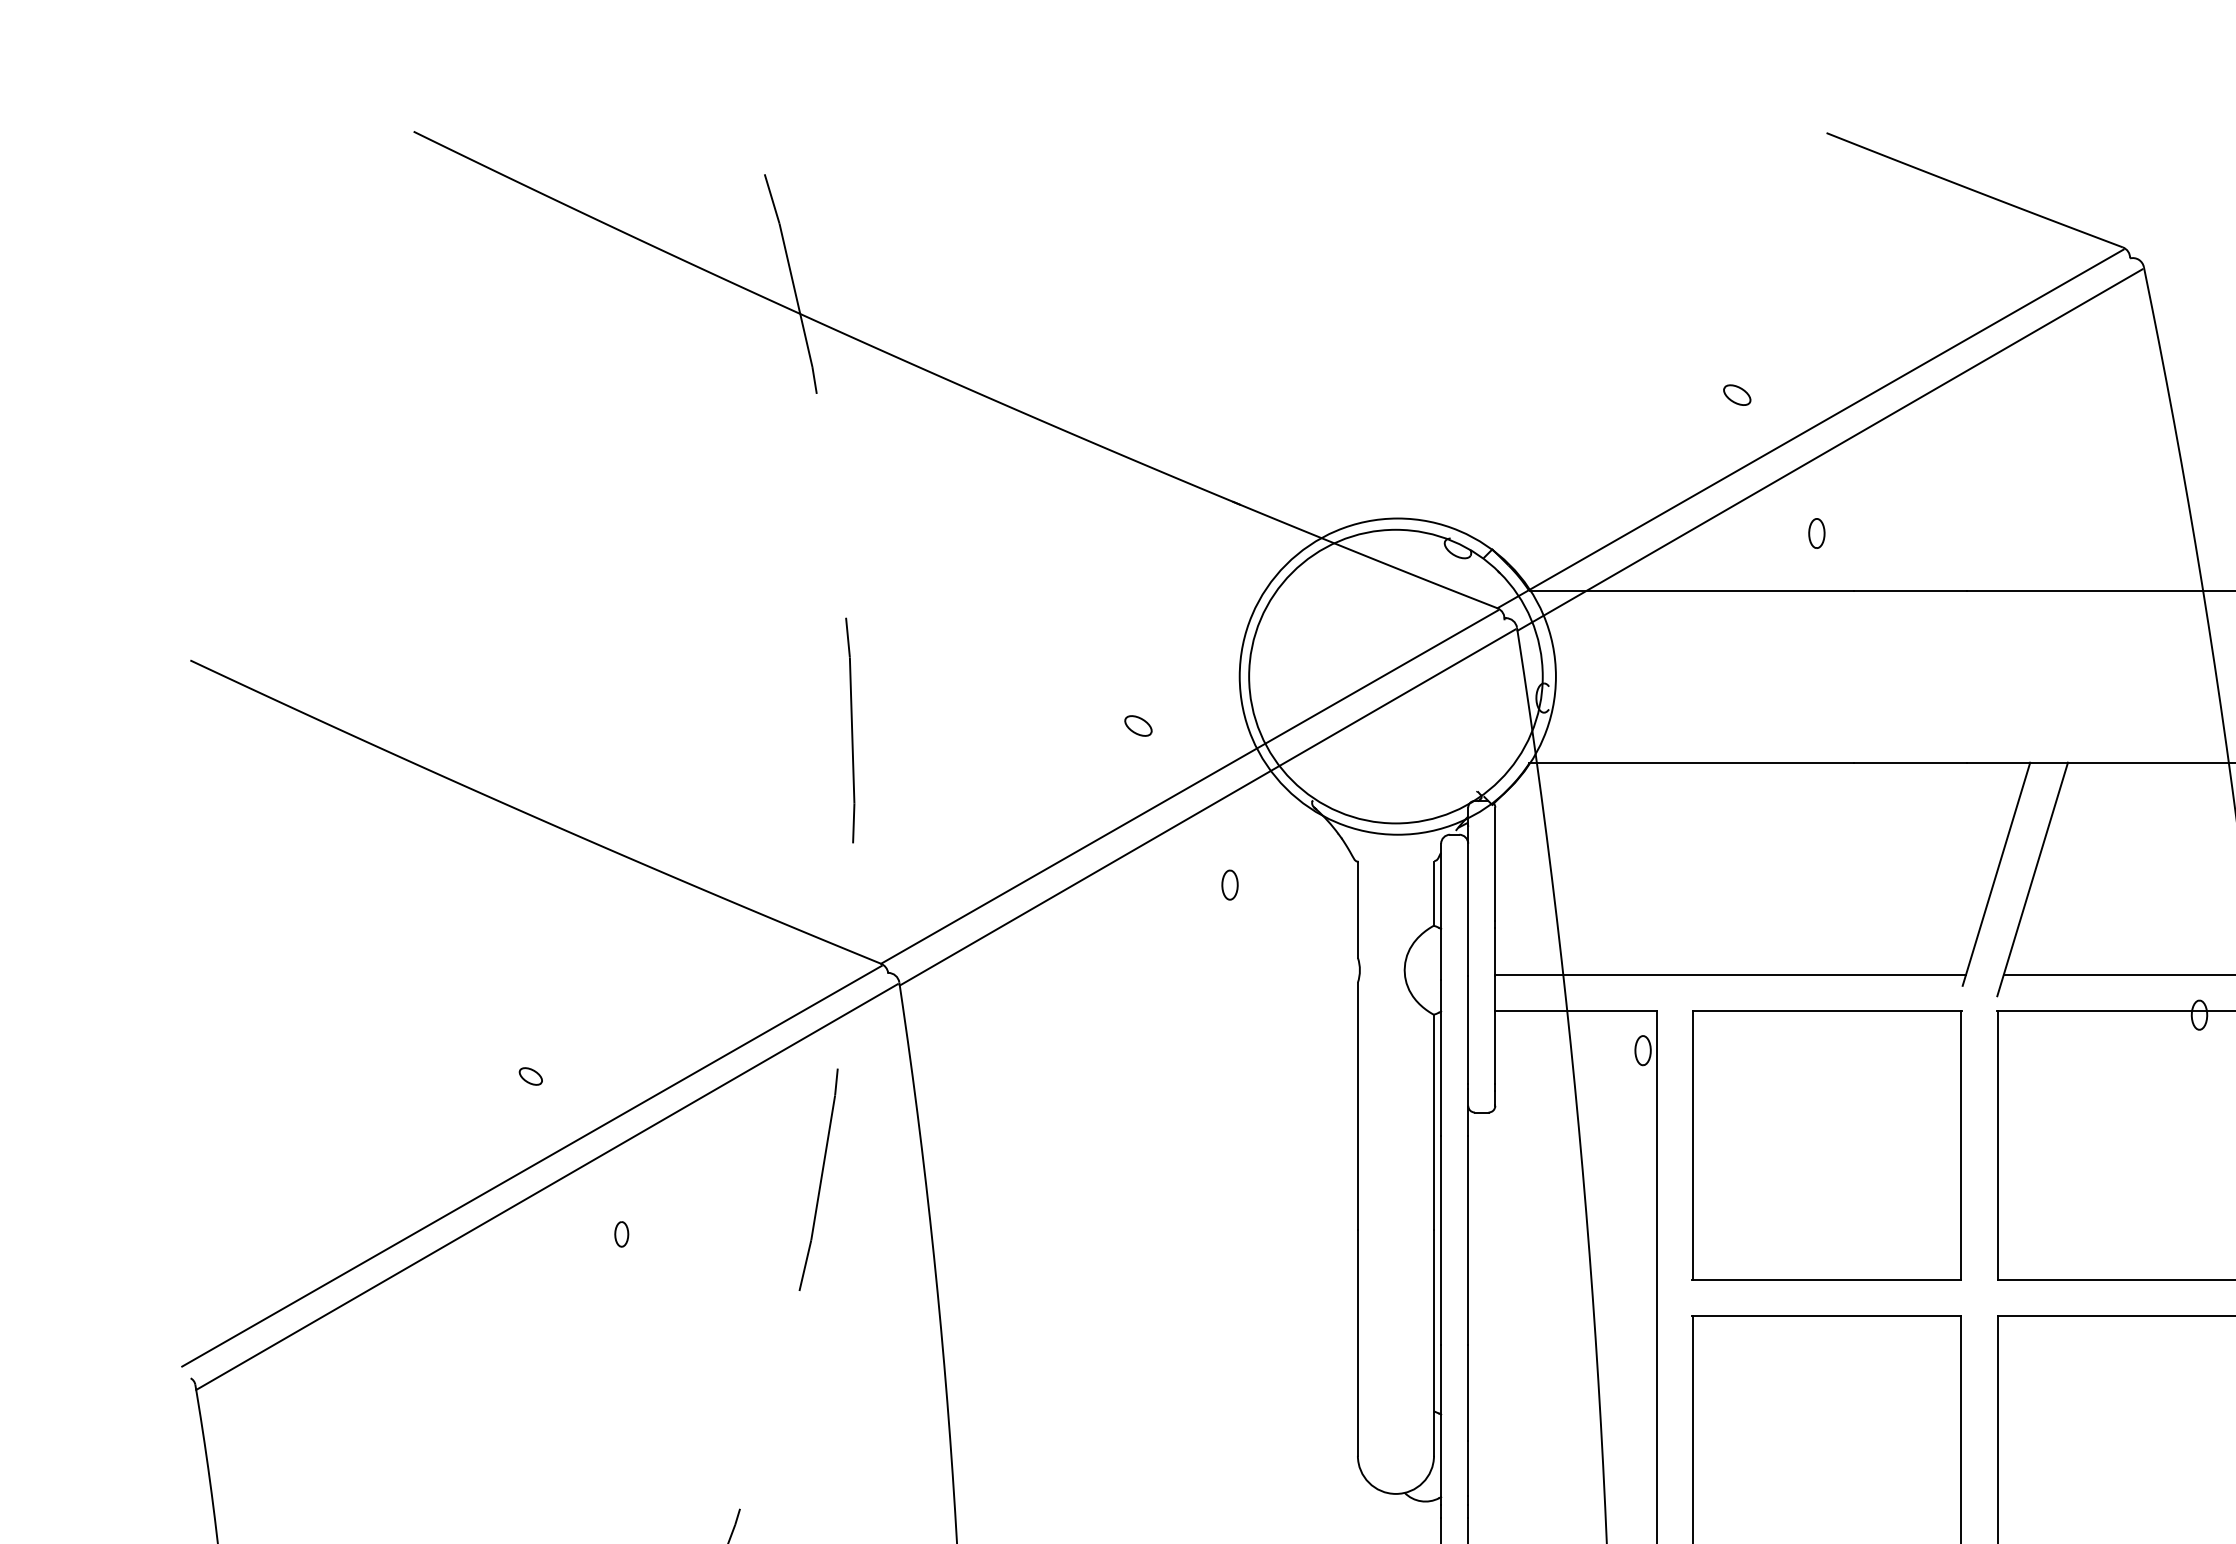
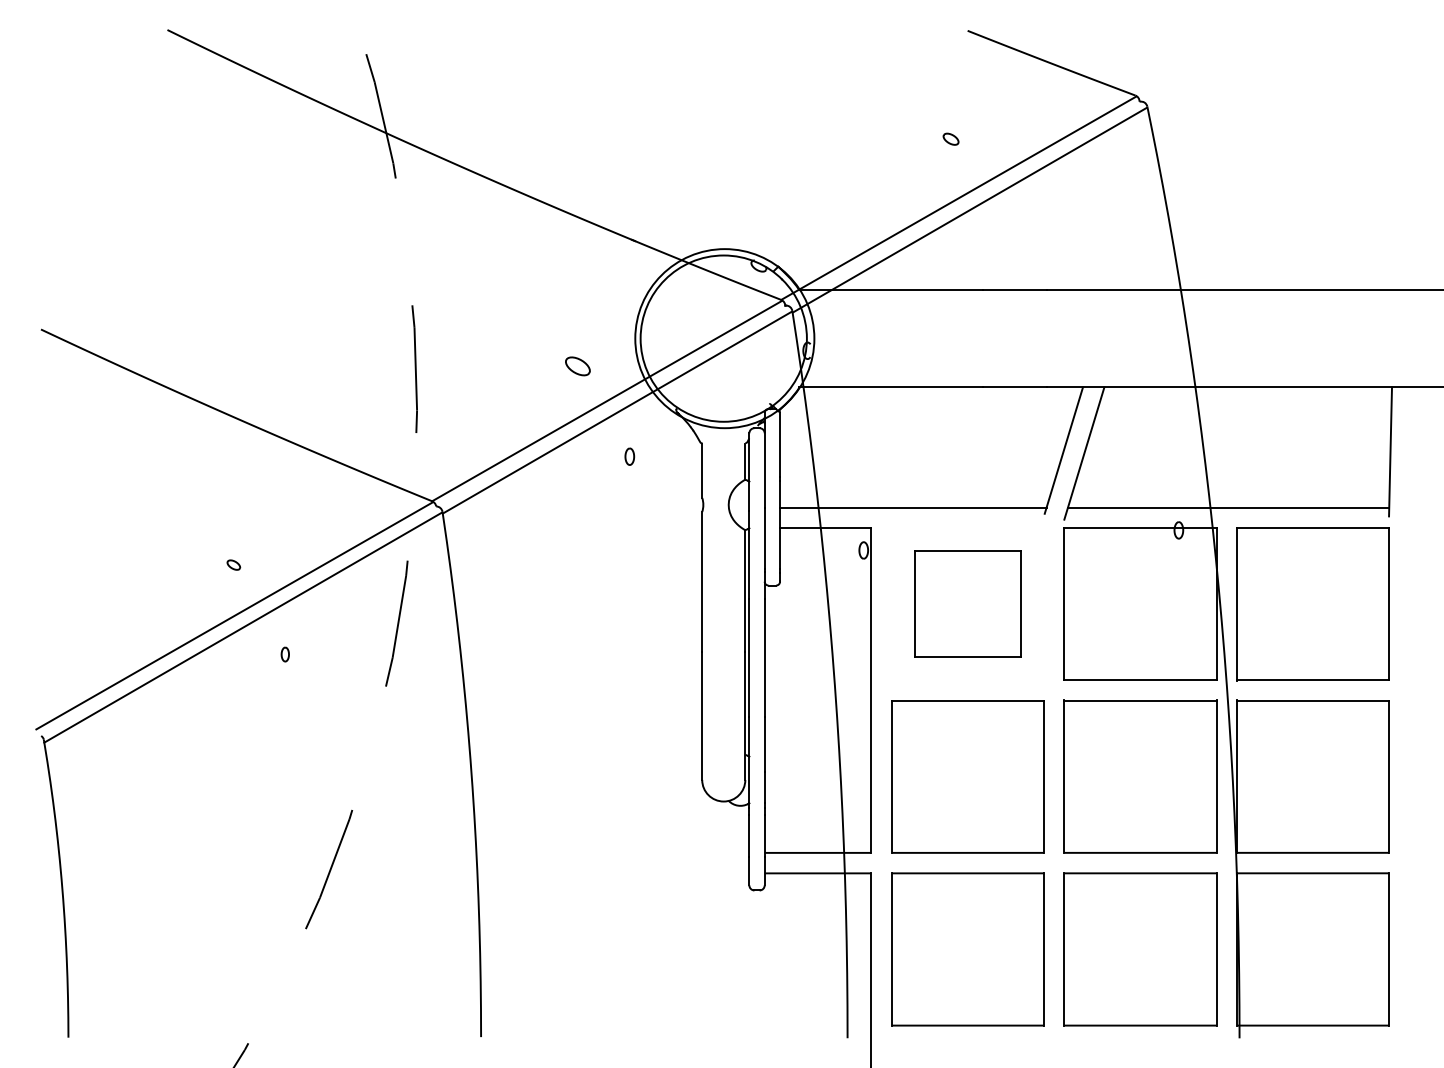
part: (1736, 393) -> (950, 138), moved
part: (1815, 533) -> (961, 257), removed
part: (1137, 725) -> (577, 366), size x1.6
part: (1826, 1144) -> (967, 603), size x0.7

